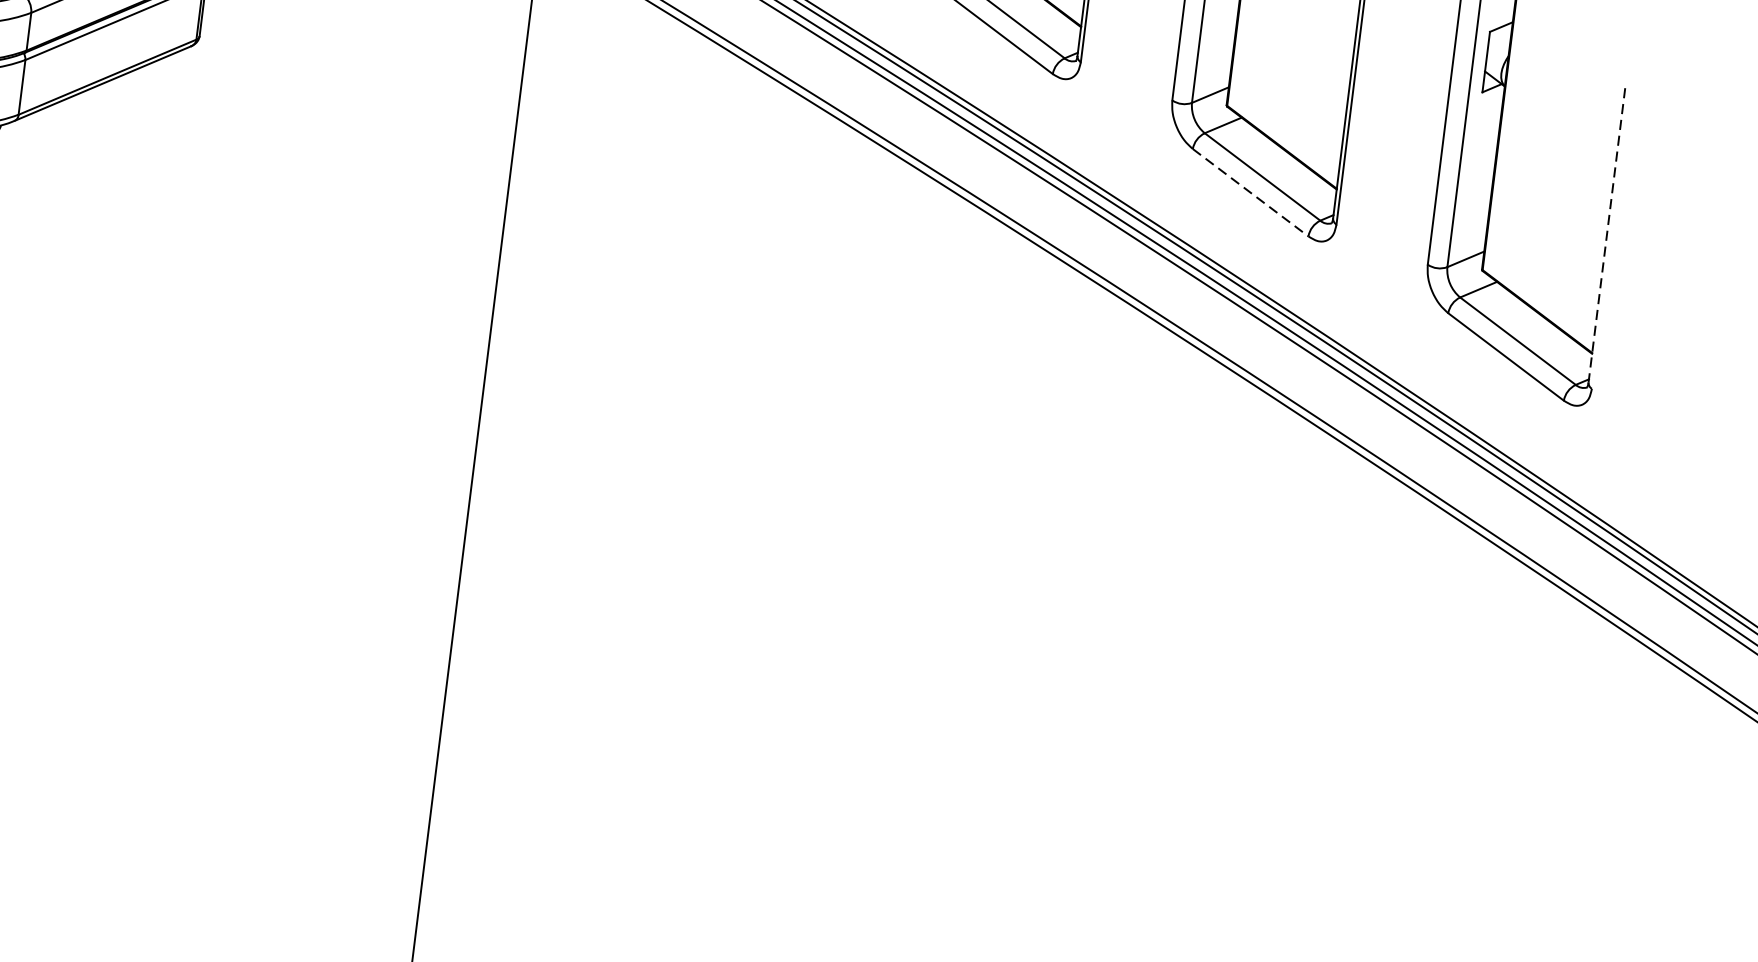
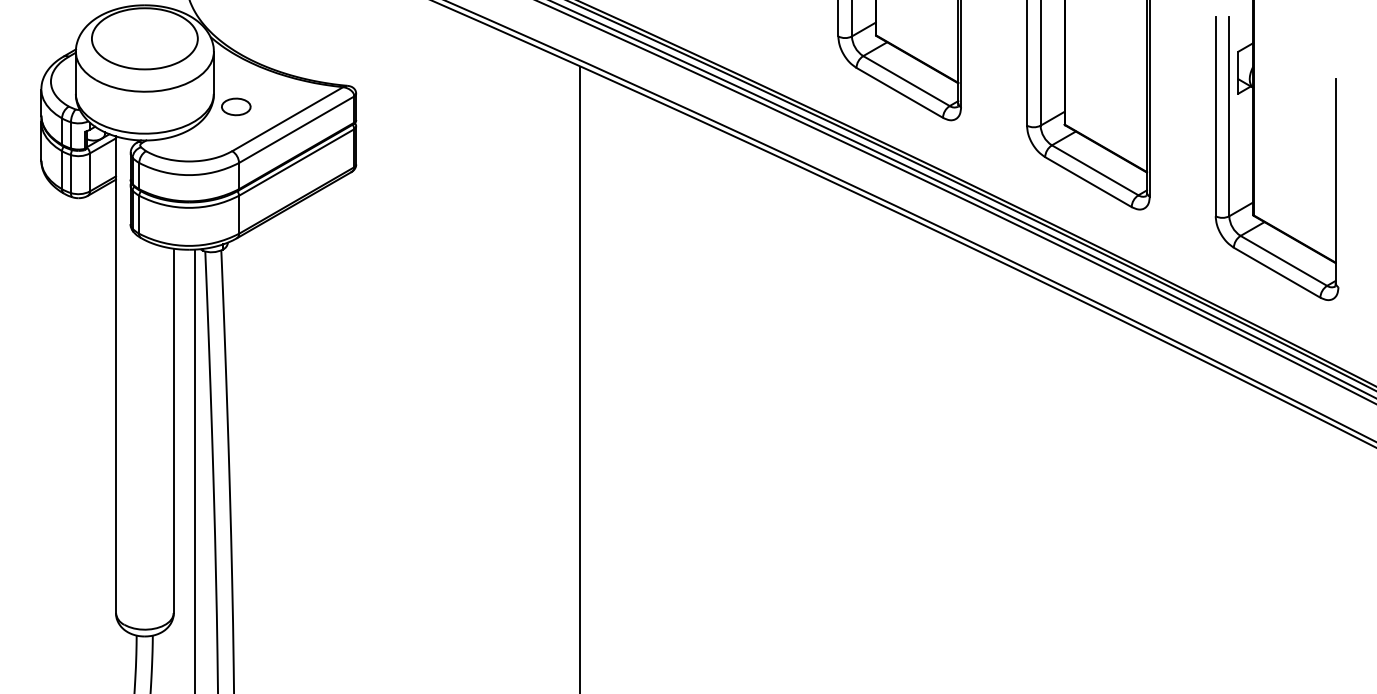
line: (1250, 193) -> (1088, 182), dashed -> solid
line: (1606, 236) -> (1335, 181), dashed -> solid

